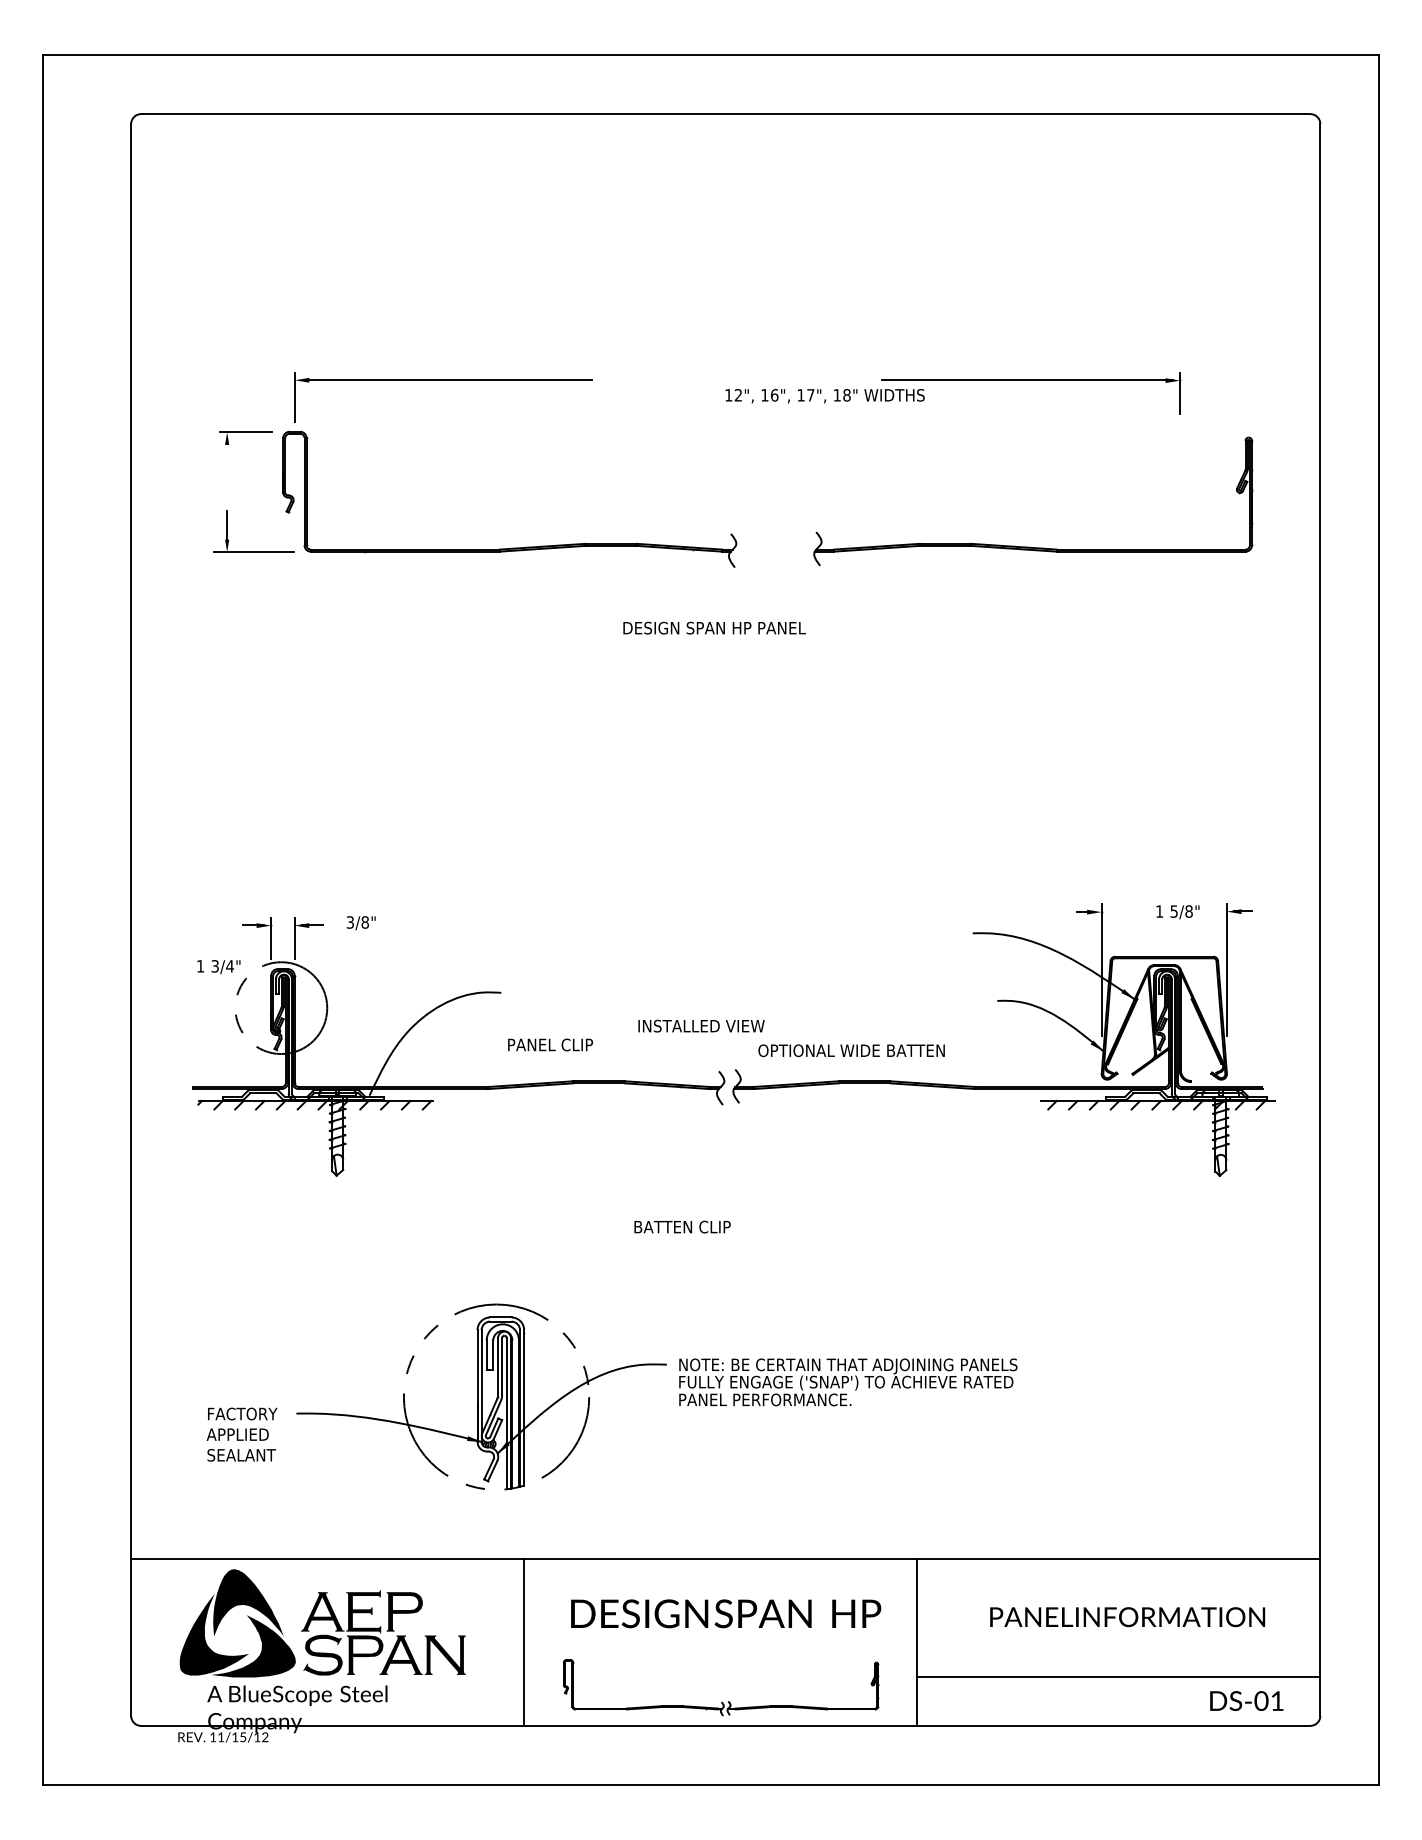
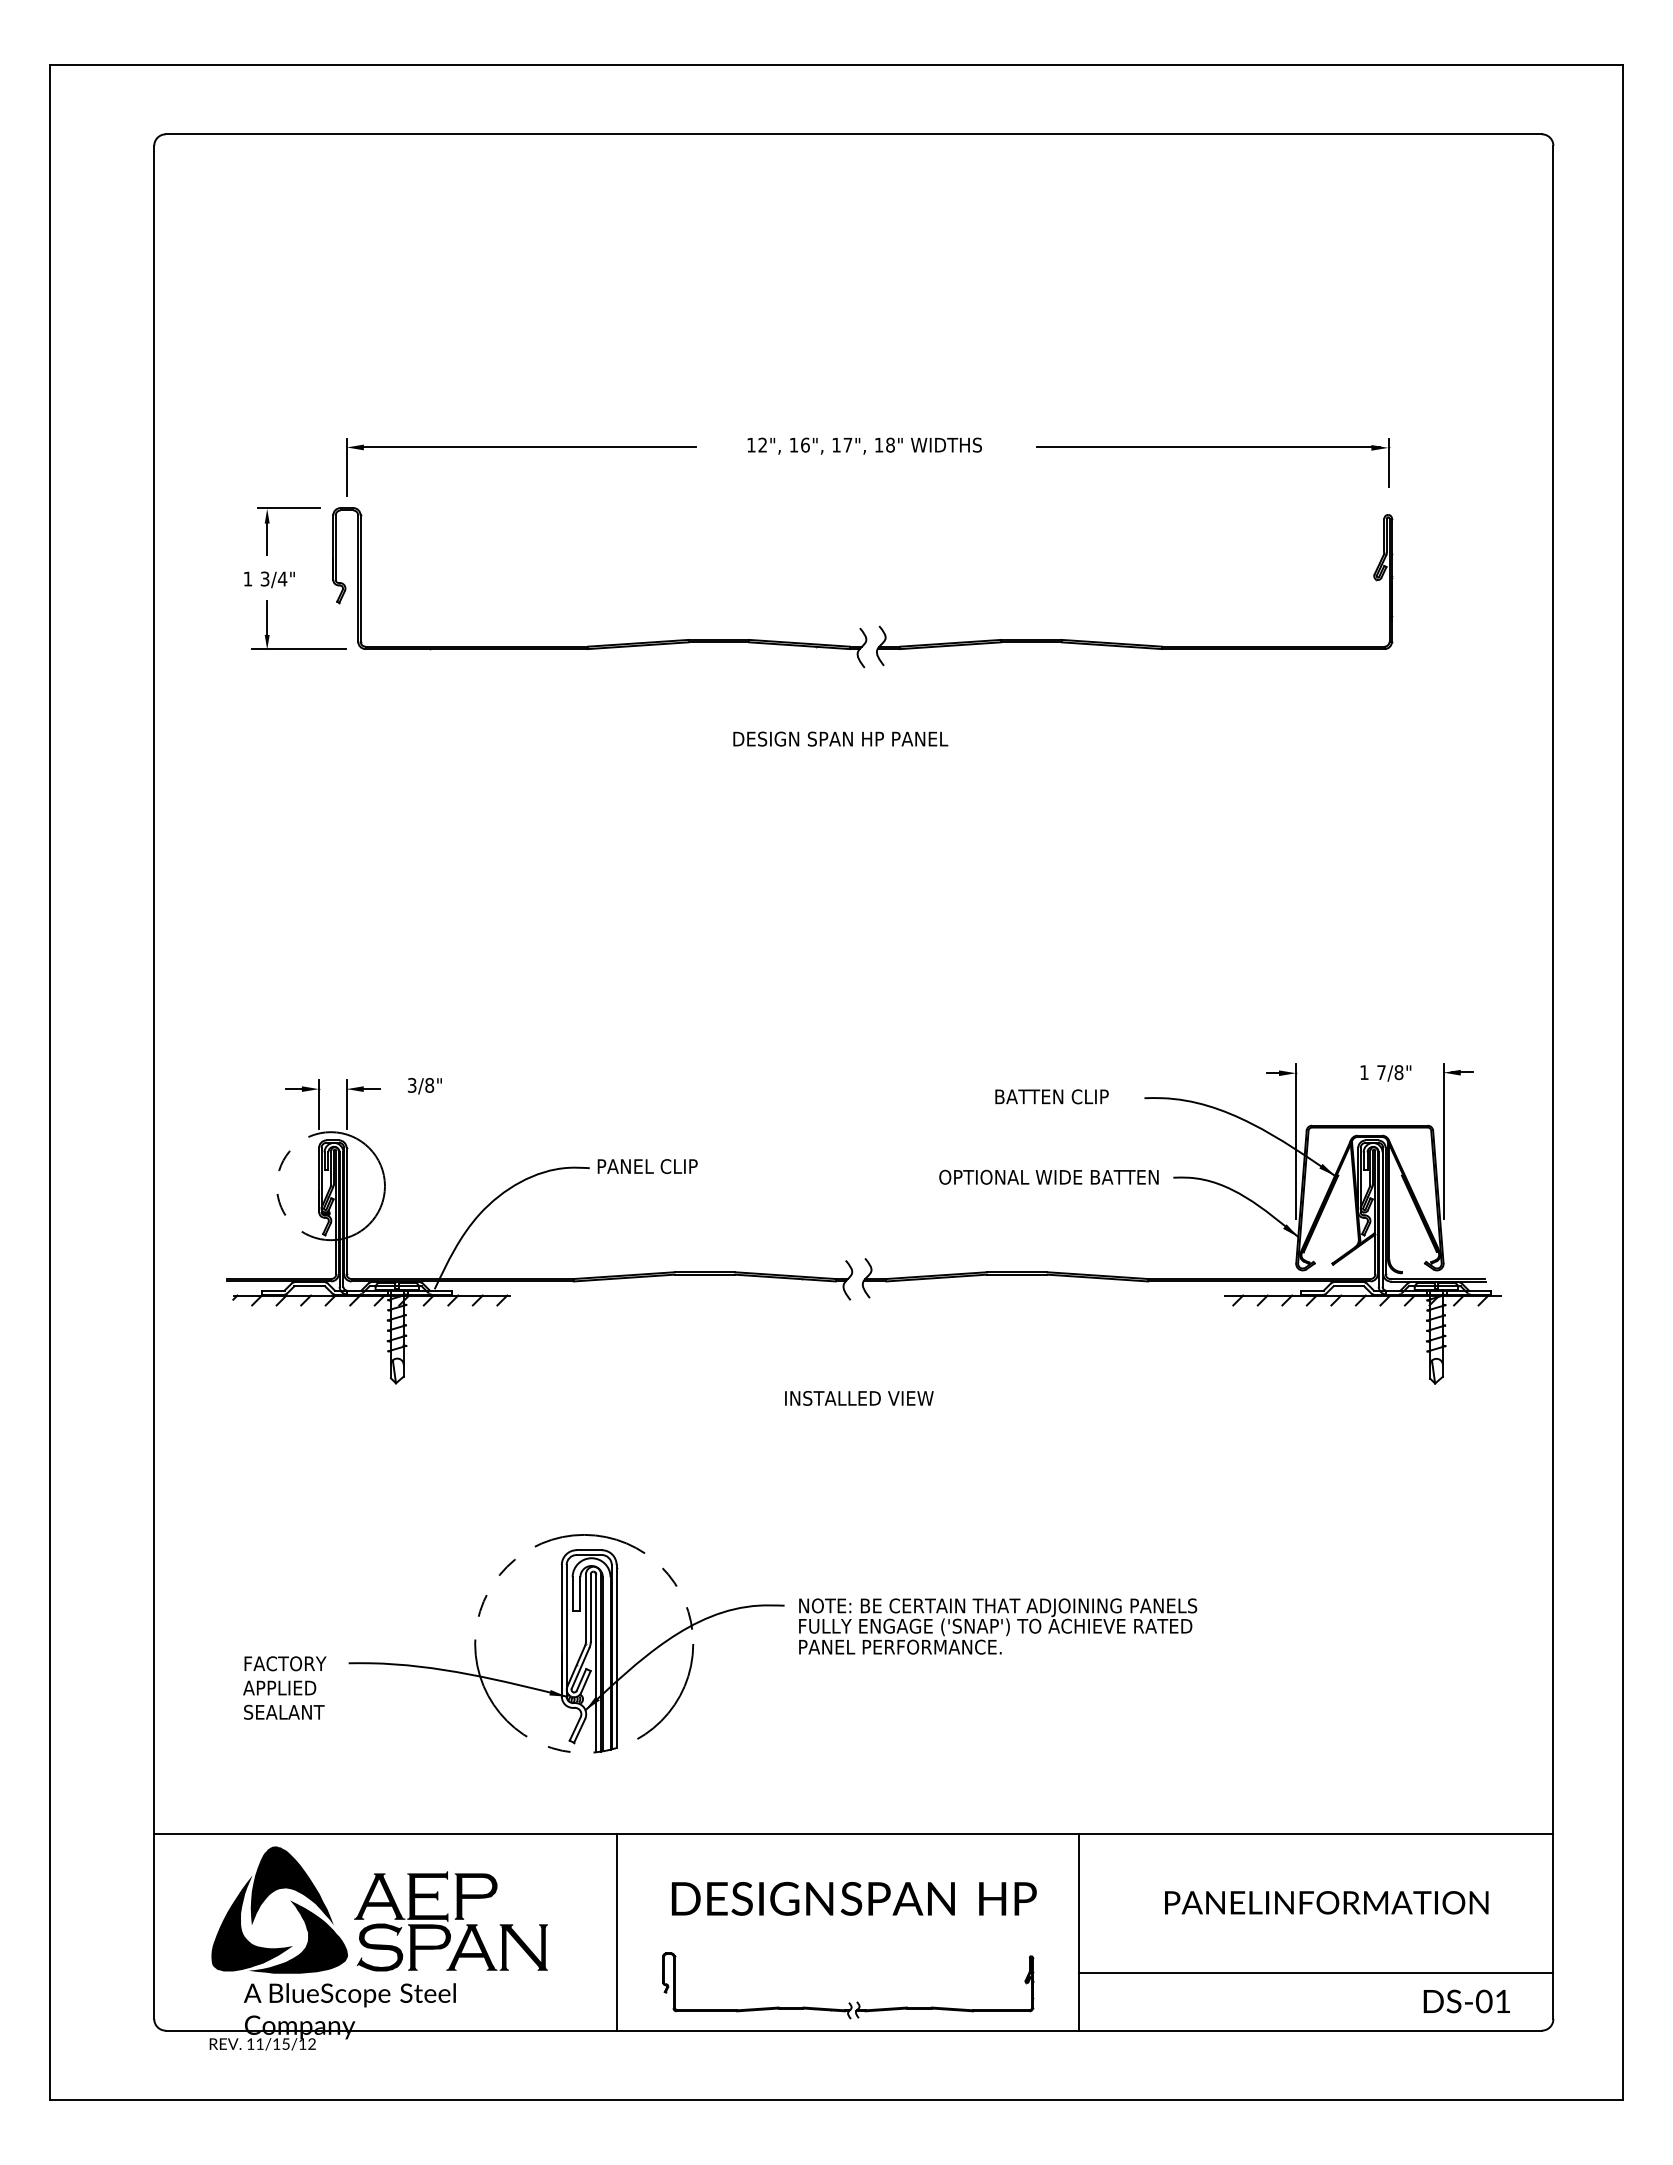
text: (824, 395) -> (864, 445), moved
line: (227, 458) -> (267, 539), added
part: (1033, 546) -> (1134, 643), moved
text: (1174, 911) -> (1381, 1072), 5/8" -> 7/8"
text: (218, 966) -> (269, 579), moved
text: (701, 1026) -> (859, 1398), moved
text: (550, 1044) -> (647, 1166), moved
text: (851, 1050) -> (1048, 1176), moved
text: (682, 1226) -> (1051, 1096), moved

